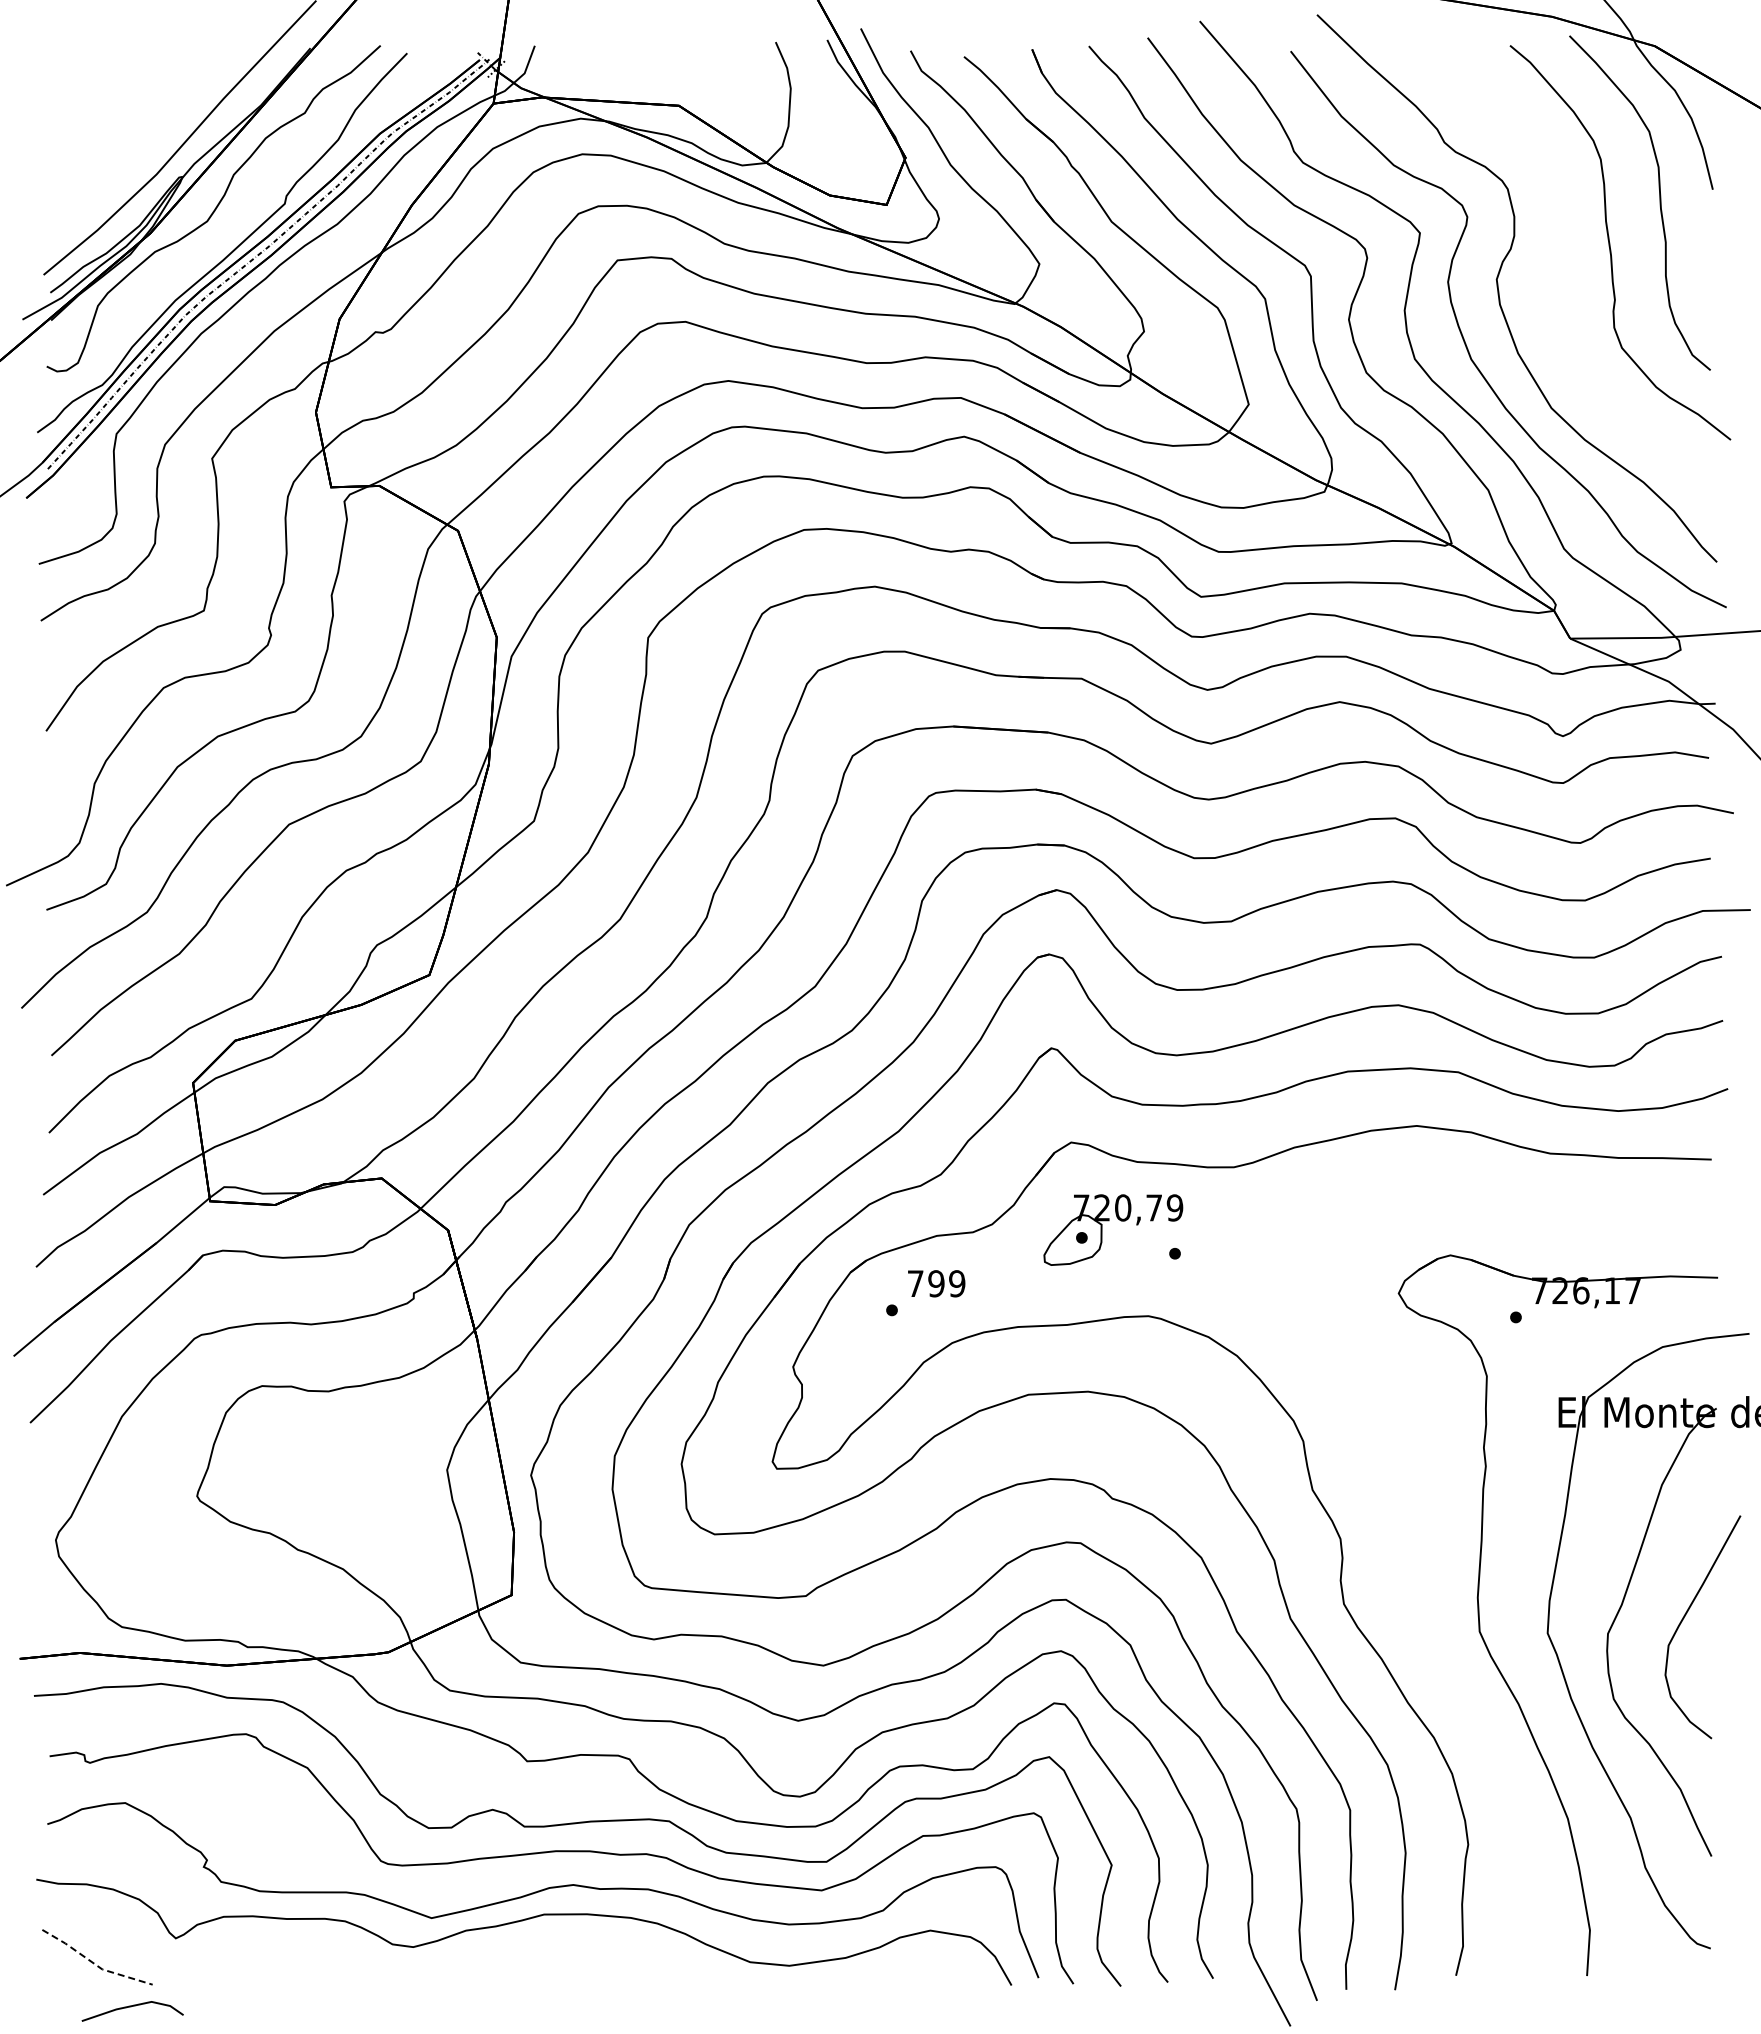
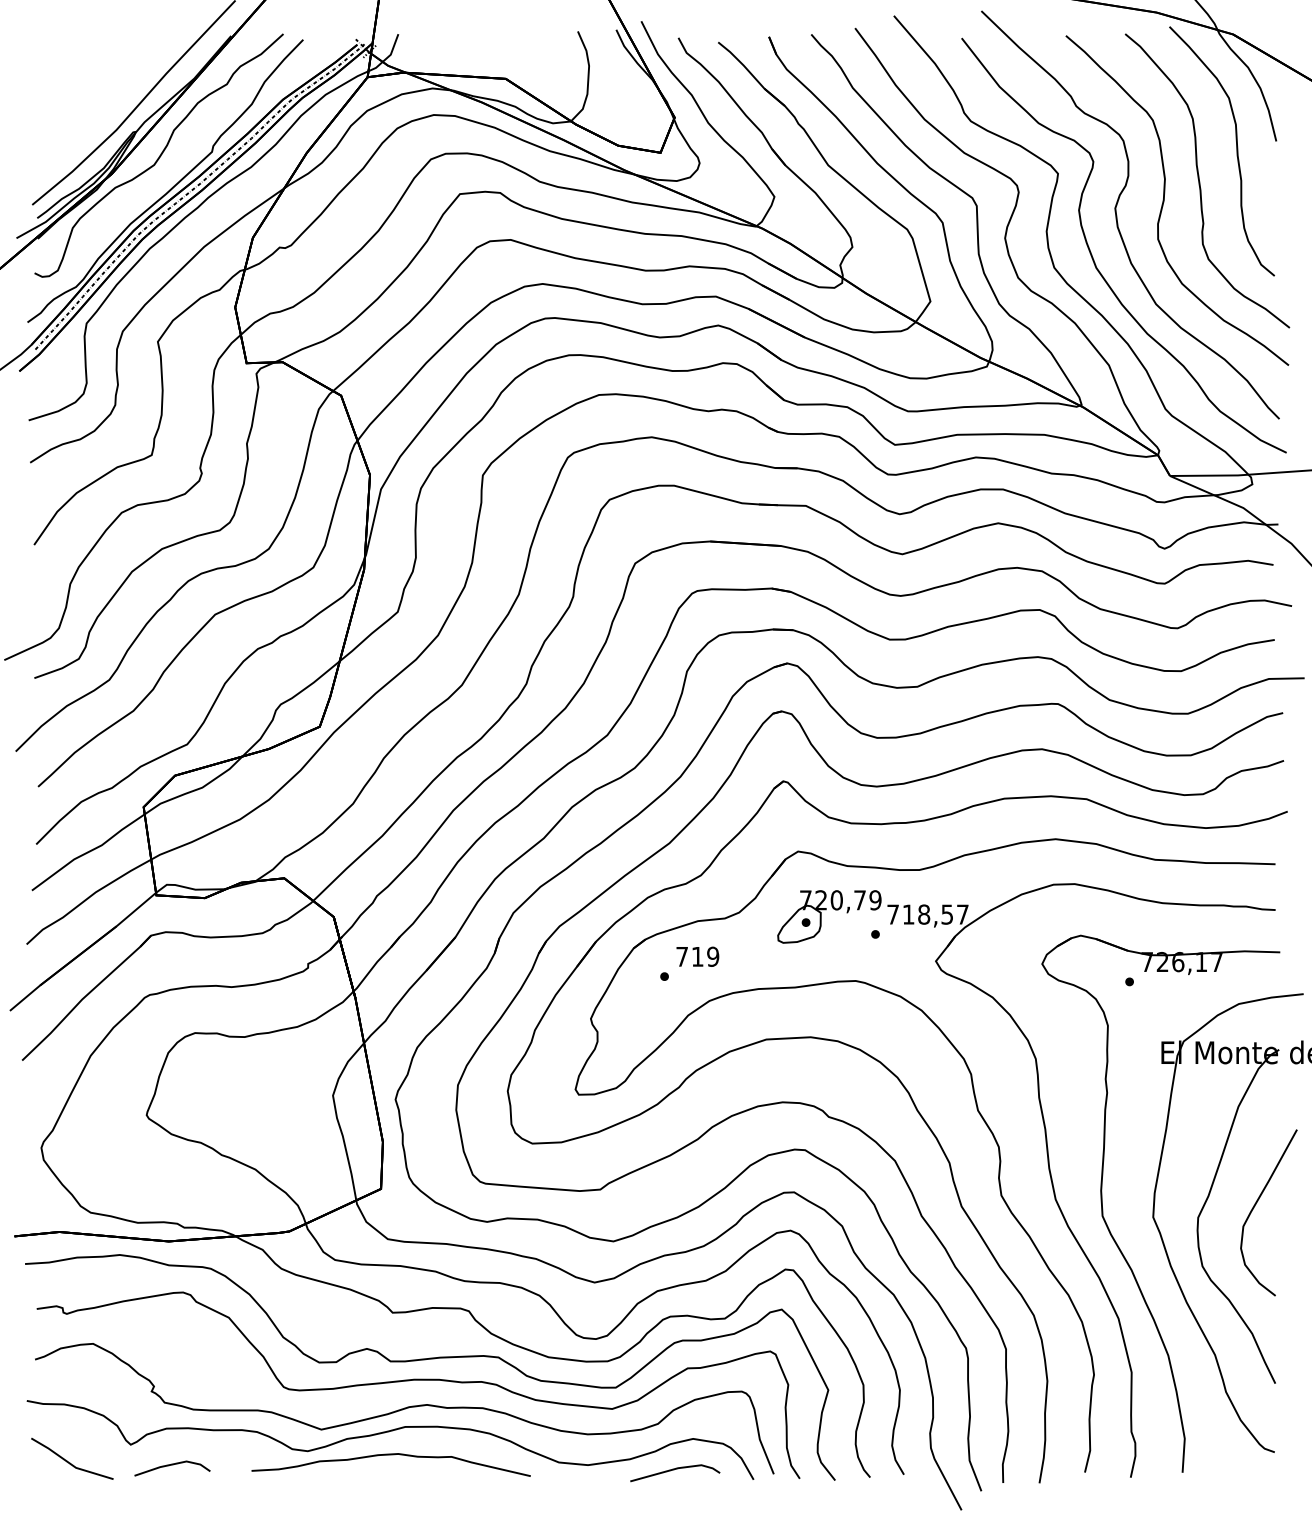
curve: (1562, 268) -> (1164, 200), added
text: (936, 1283) -> (697, 956), 799 -> 719
part: (1414, 1592) -> (1053, 1186), added
curve: (524, 1952) -> (390, 1455), added
line: (94, 1963) -> (70, 1463), dashed -> solid
line: (905, 1972) -> (674, 1470), added
line: (131, 2007) -> (171, 1465), moved

